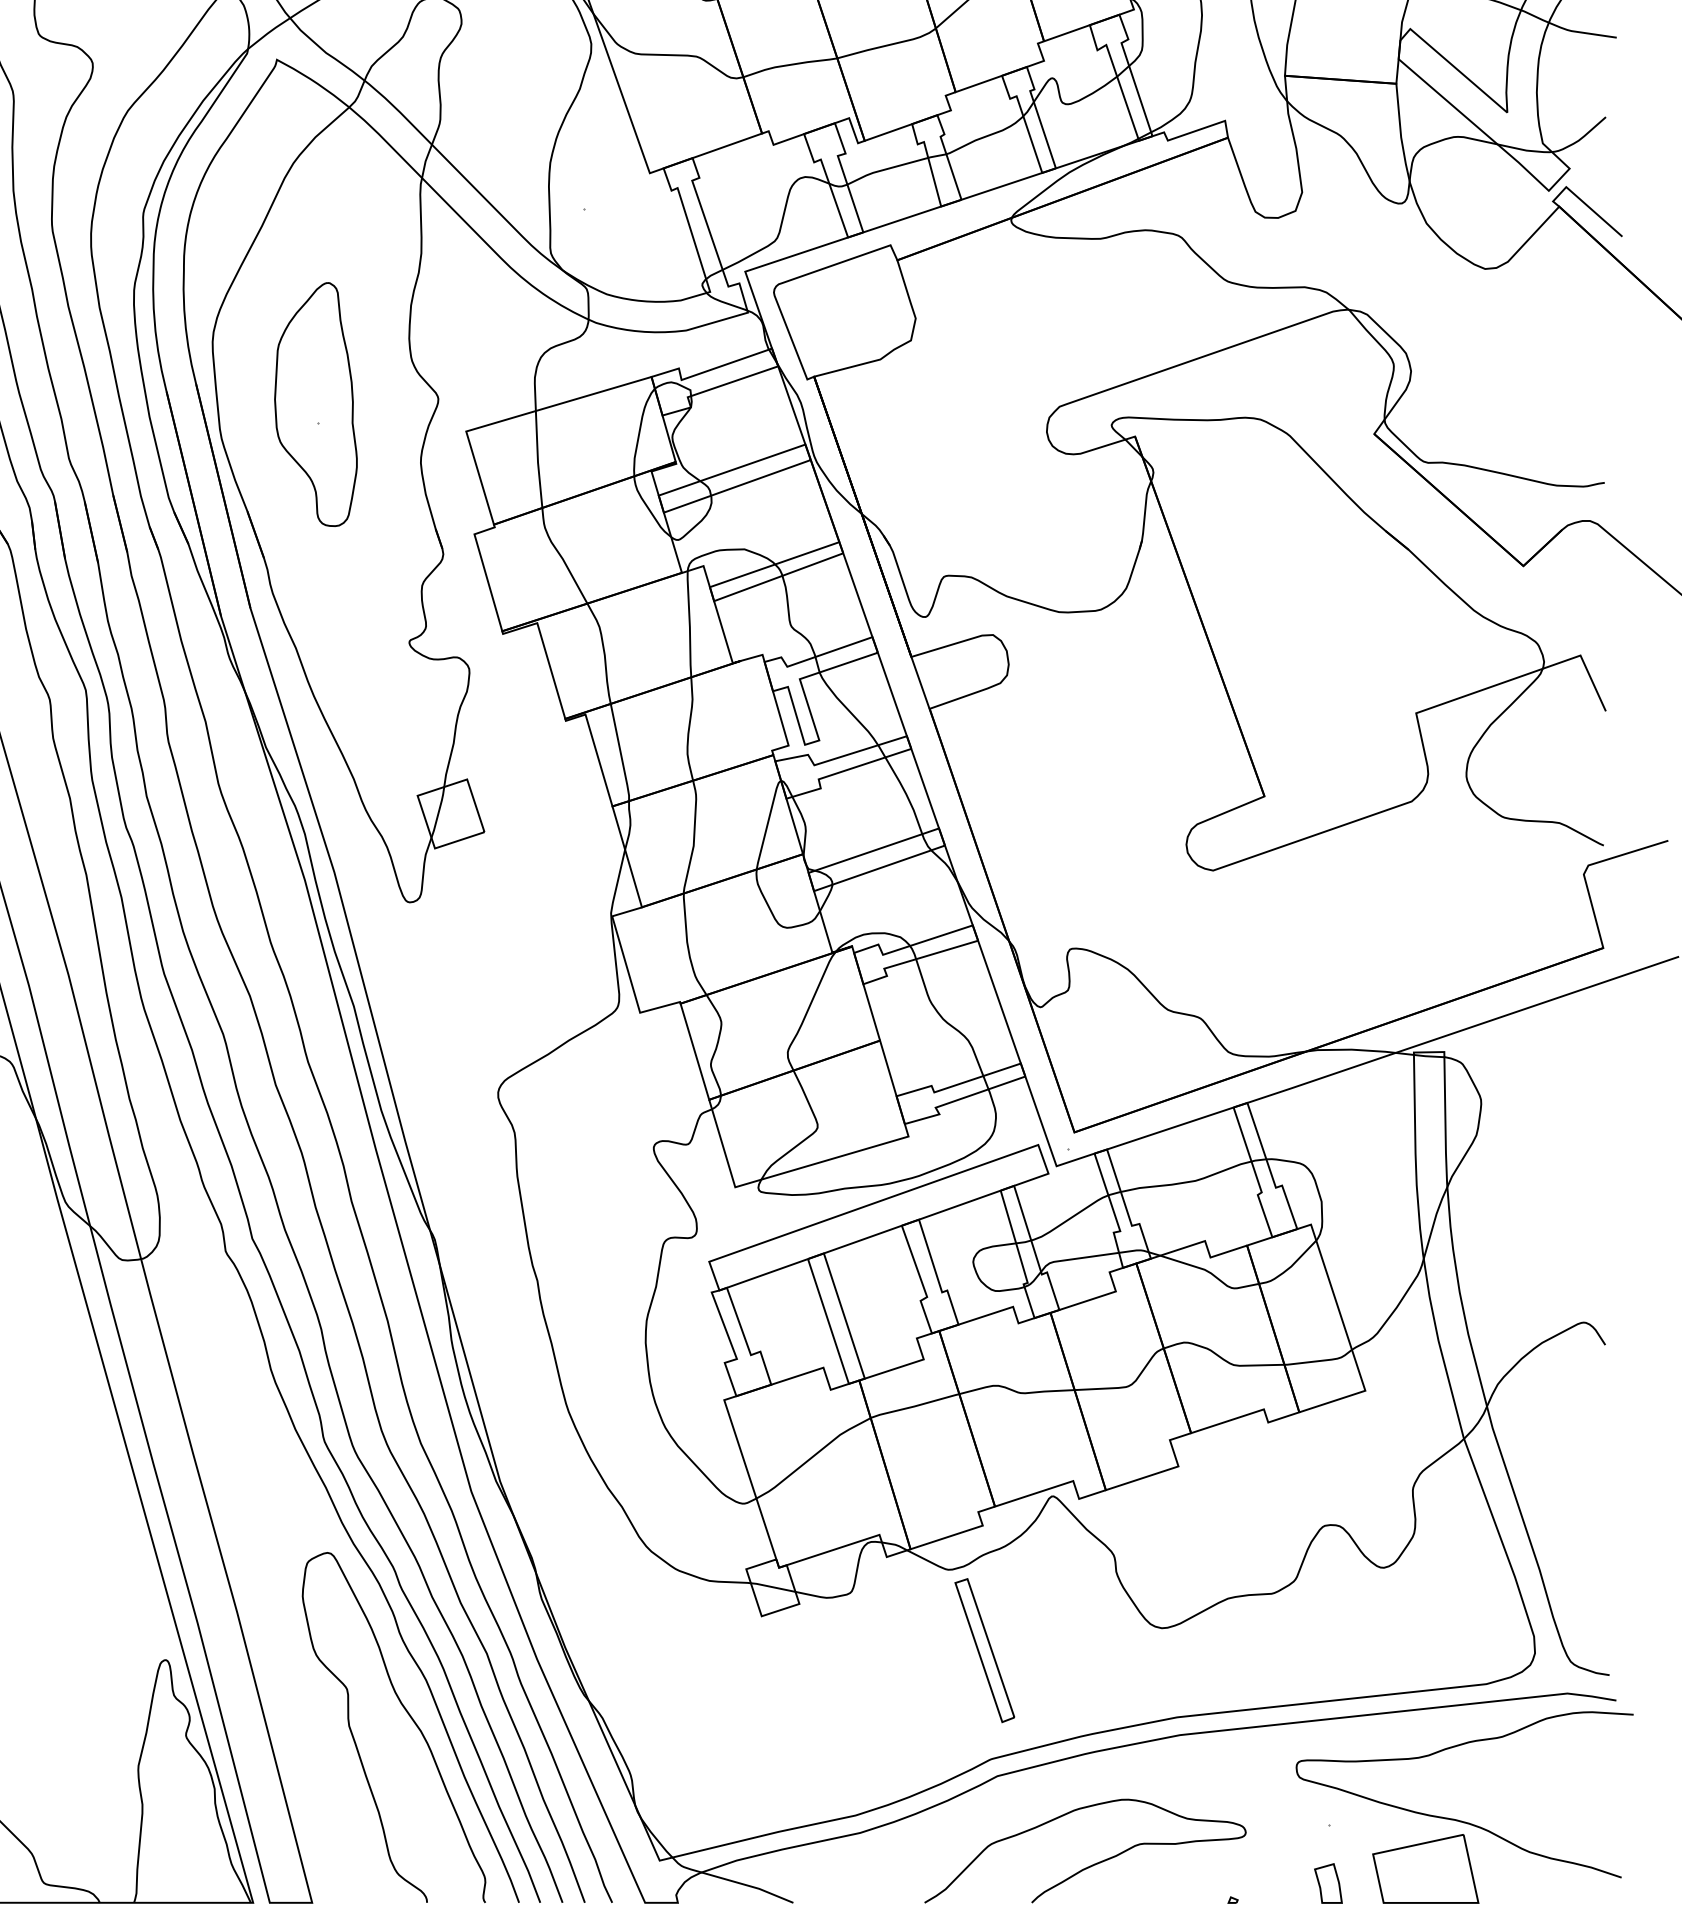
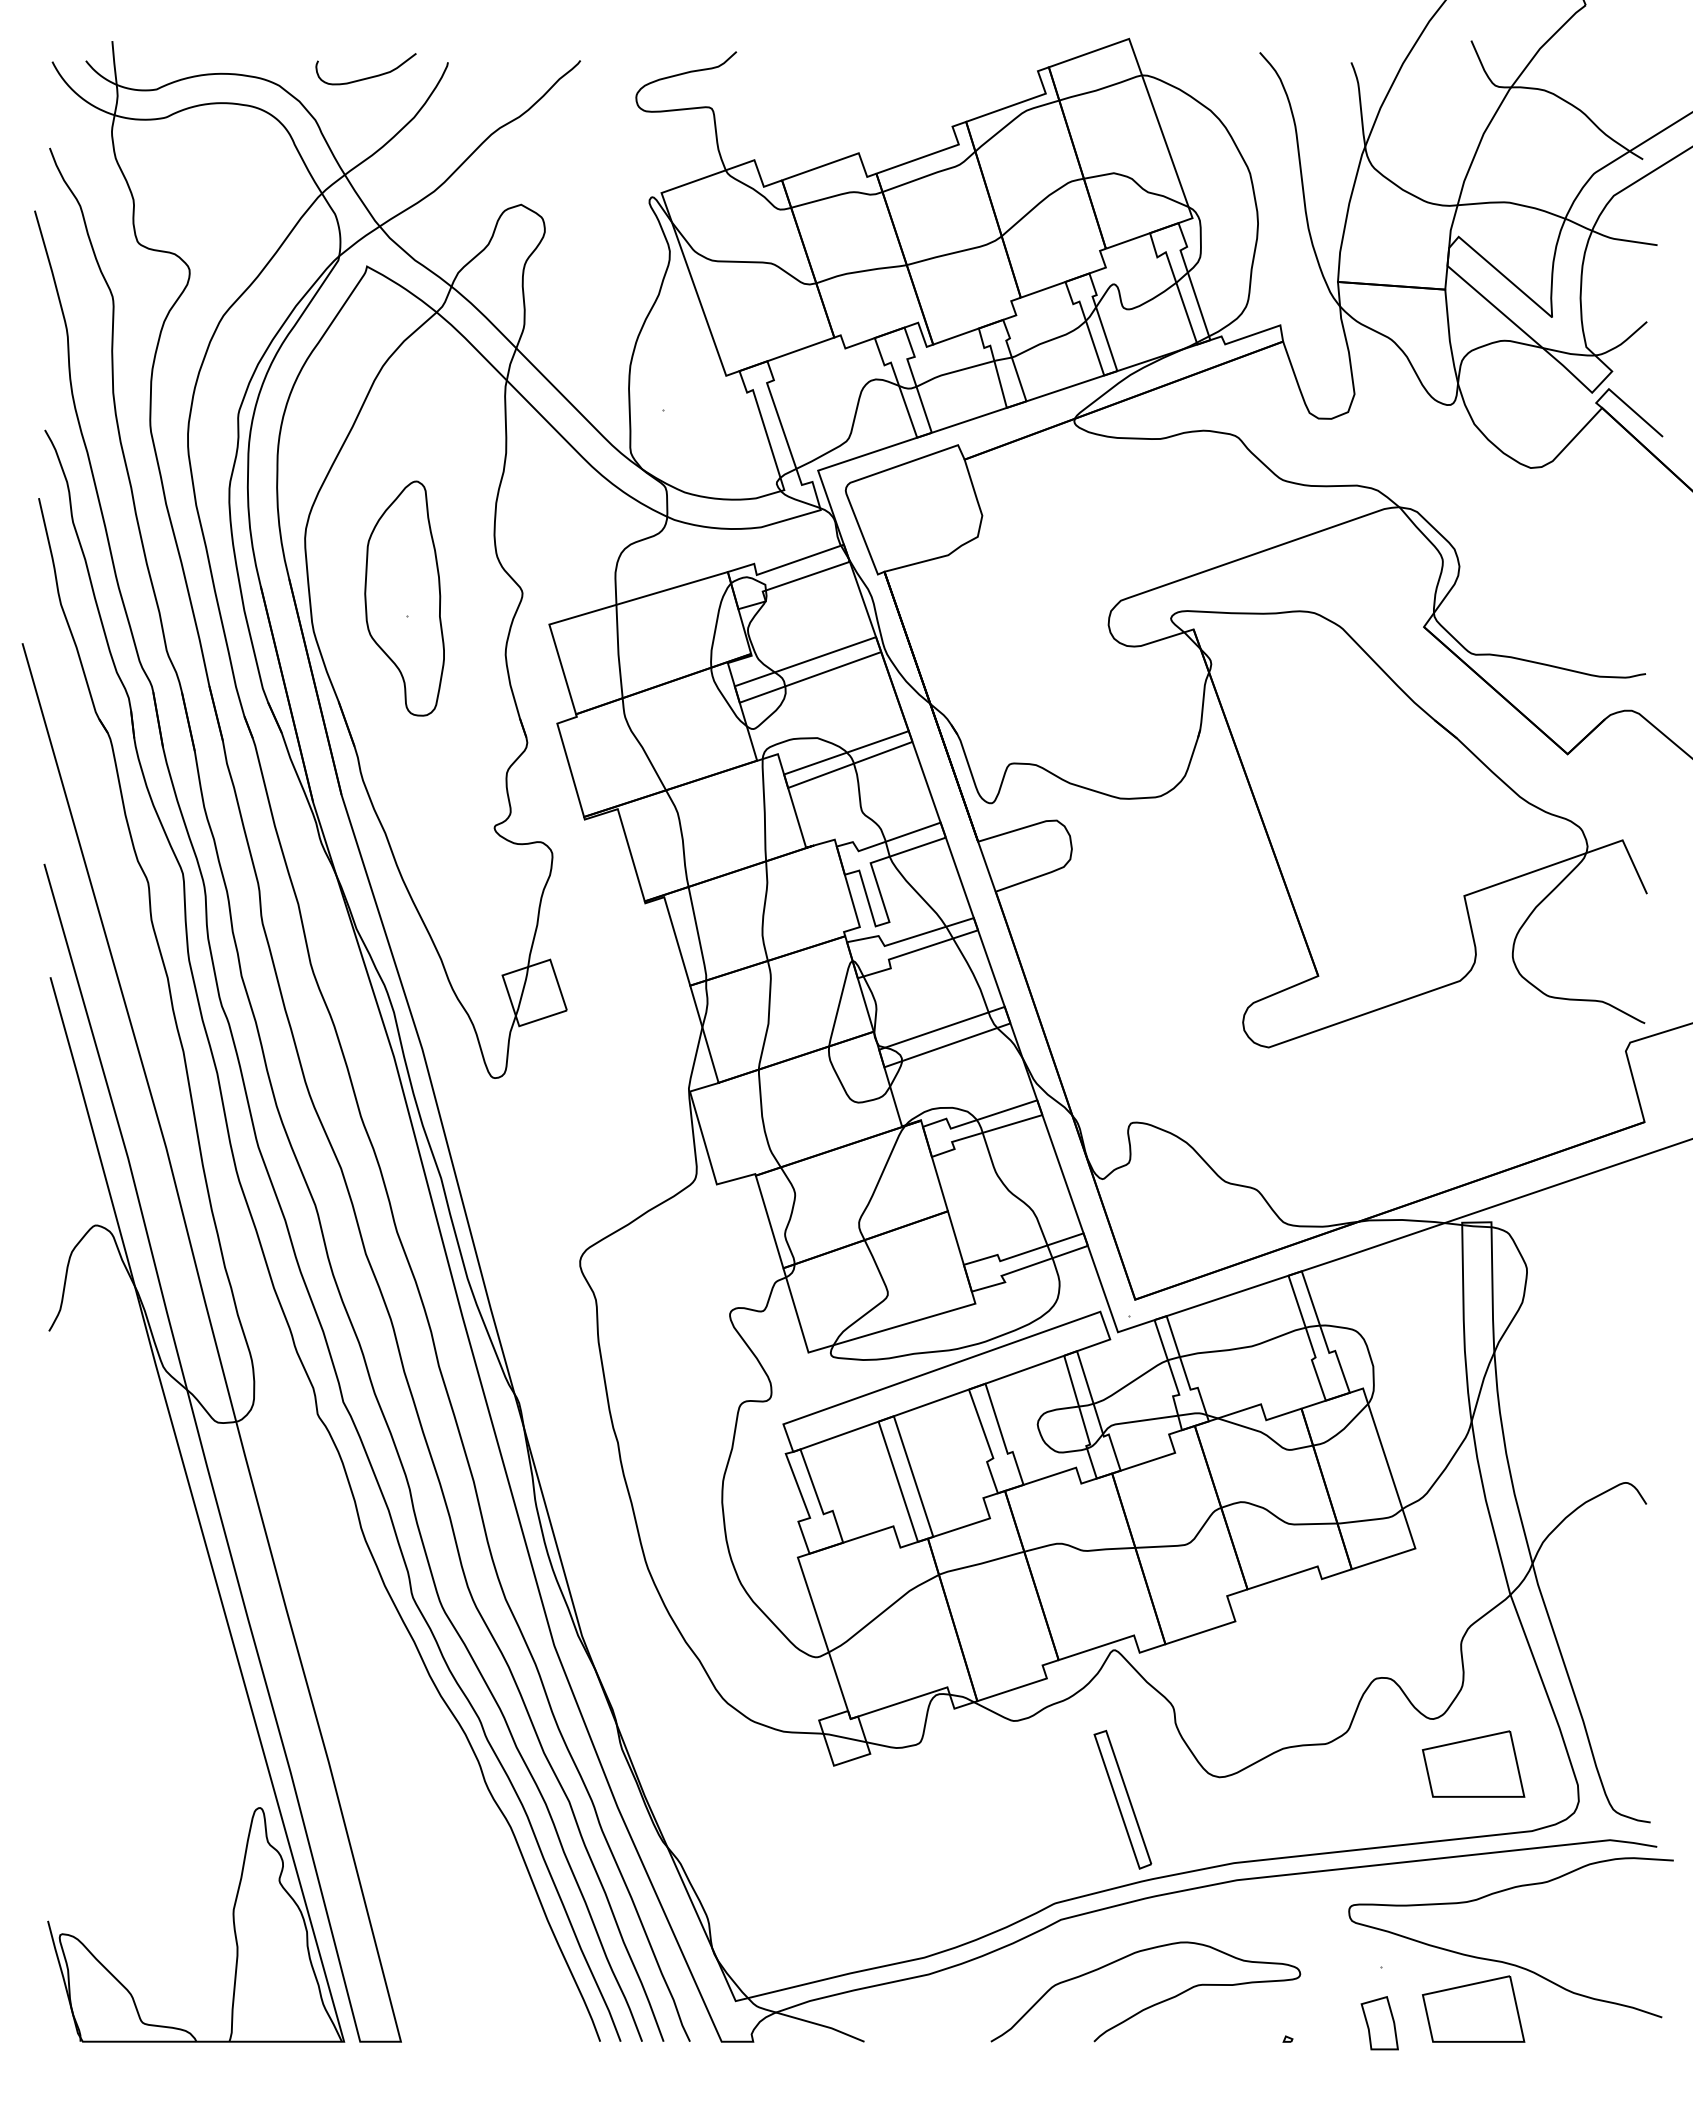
part: (1425, 1613) -> (1473, 1763), added
part: (984, 1650) -> (1122, 1799), moved
curve: (409, 1716) -> (494, 1862), removed
part: (1328, 1882) -> (1379, 2022), size x1.4

